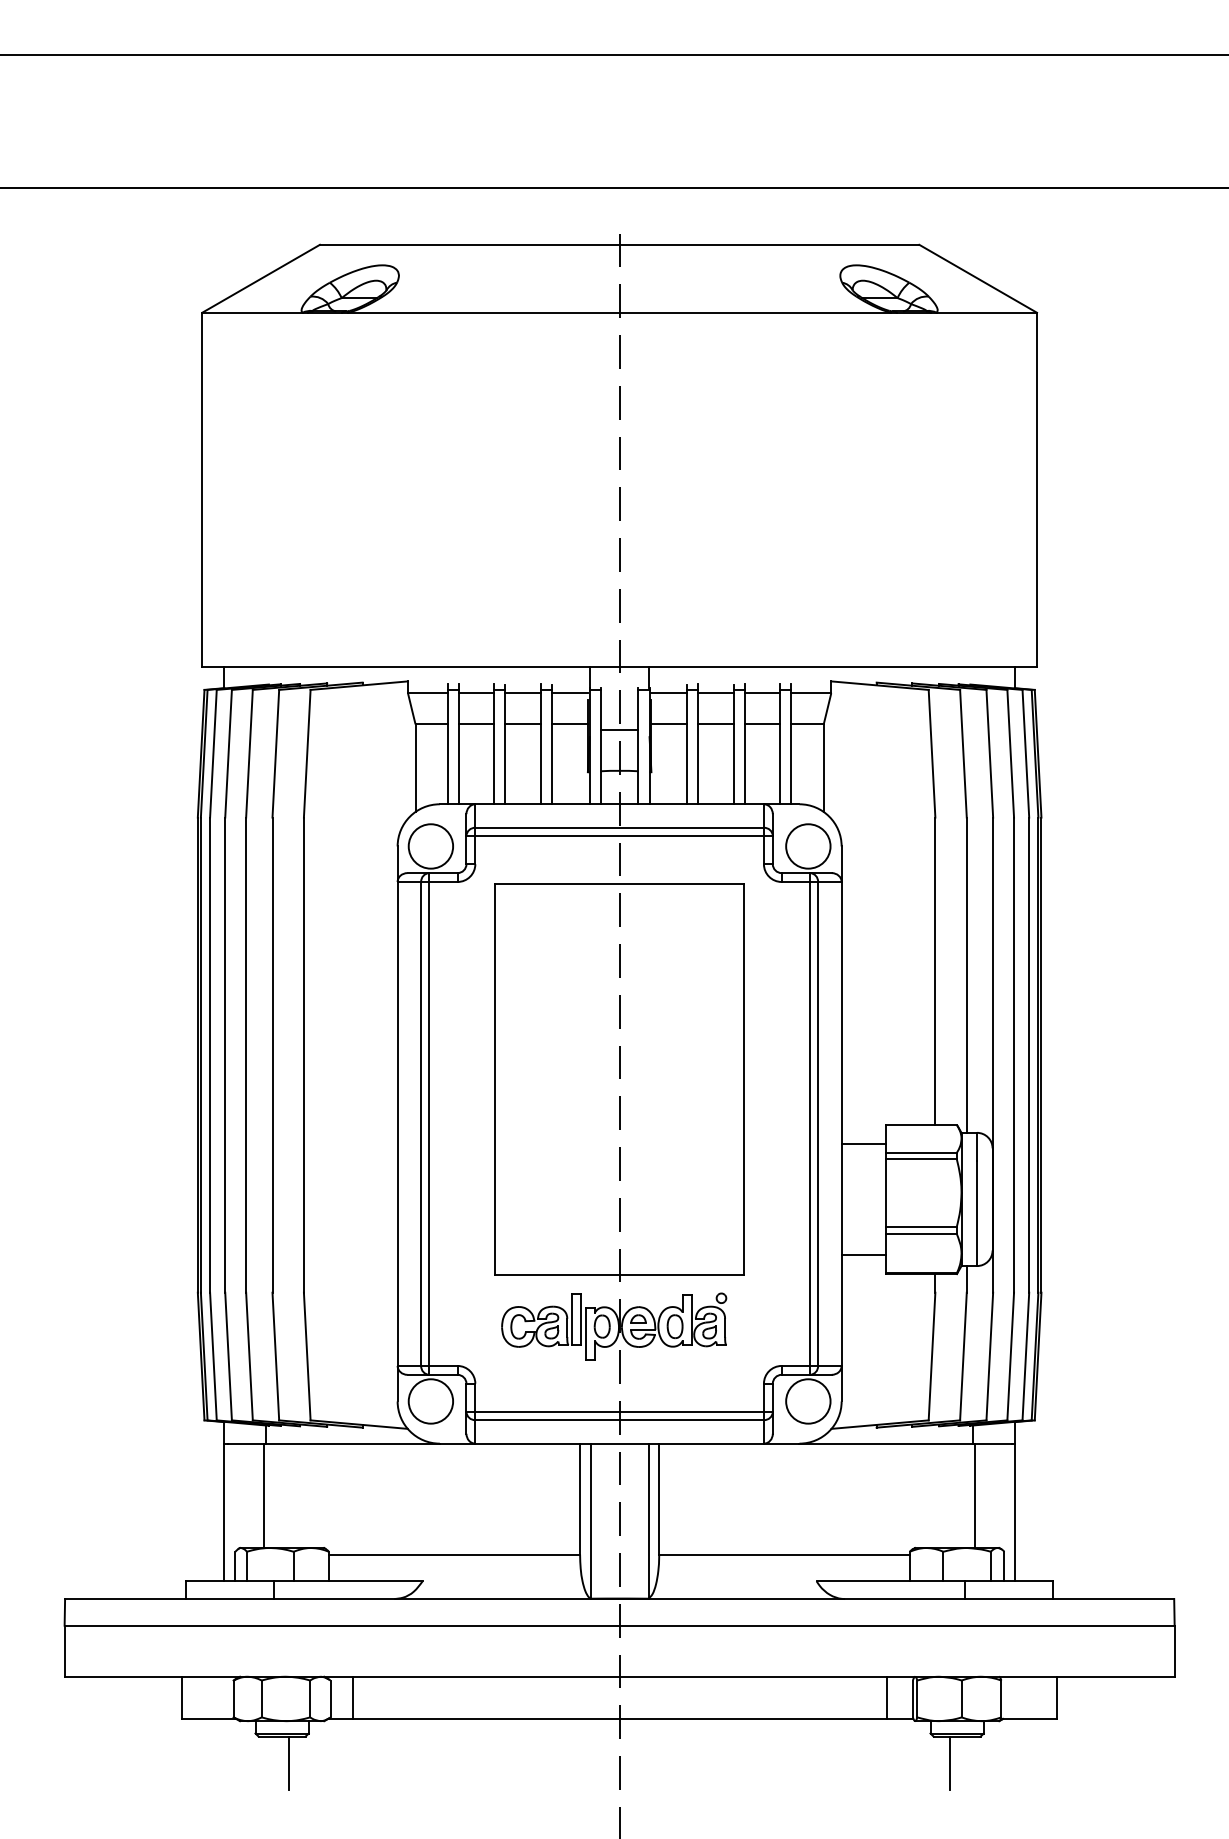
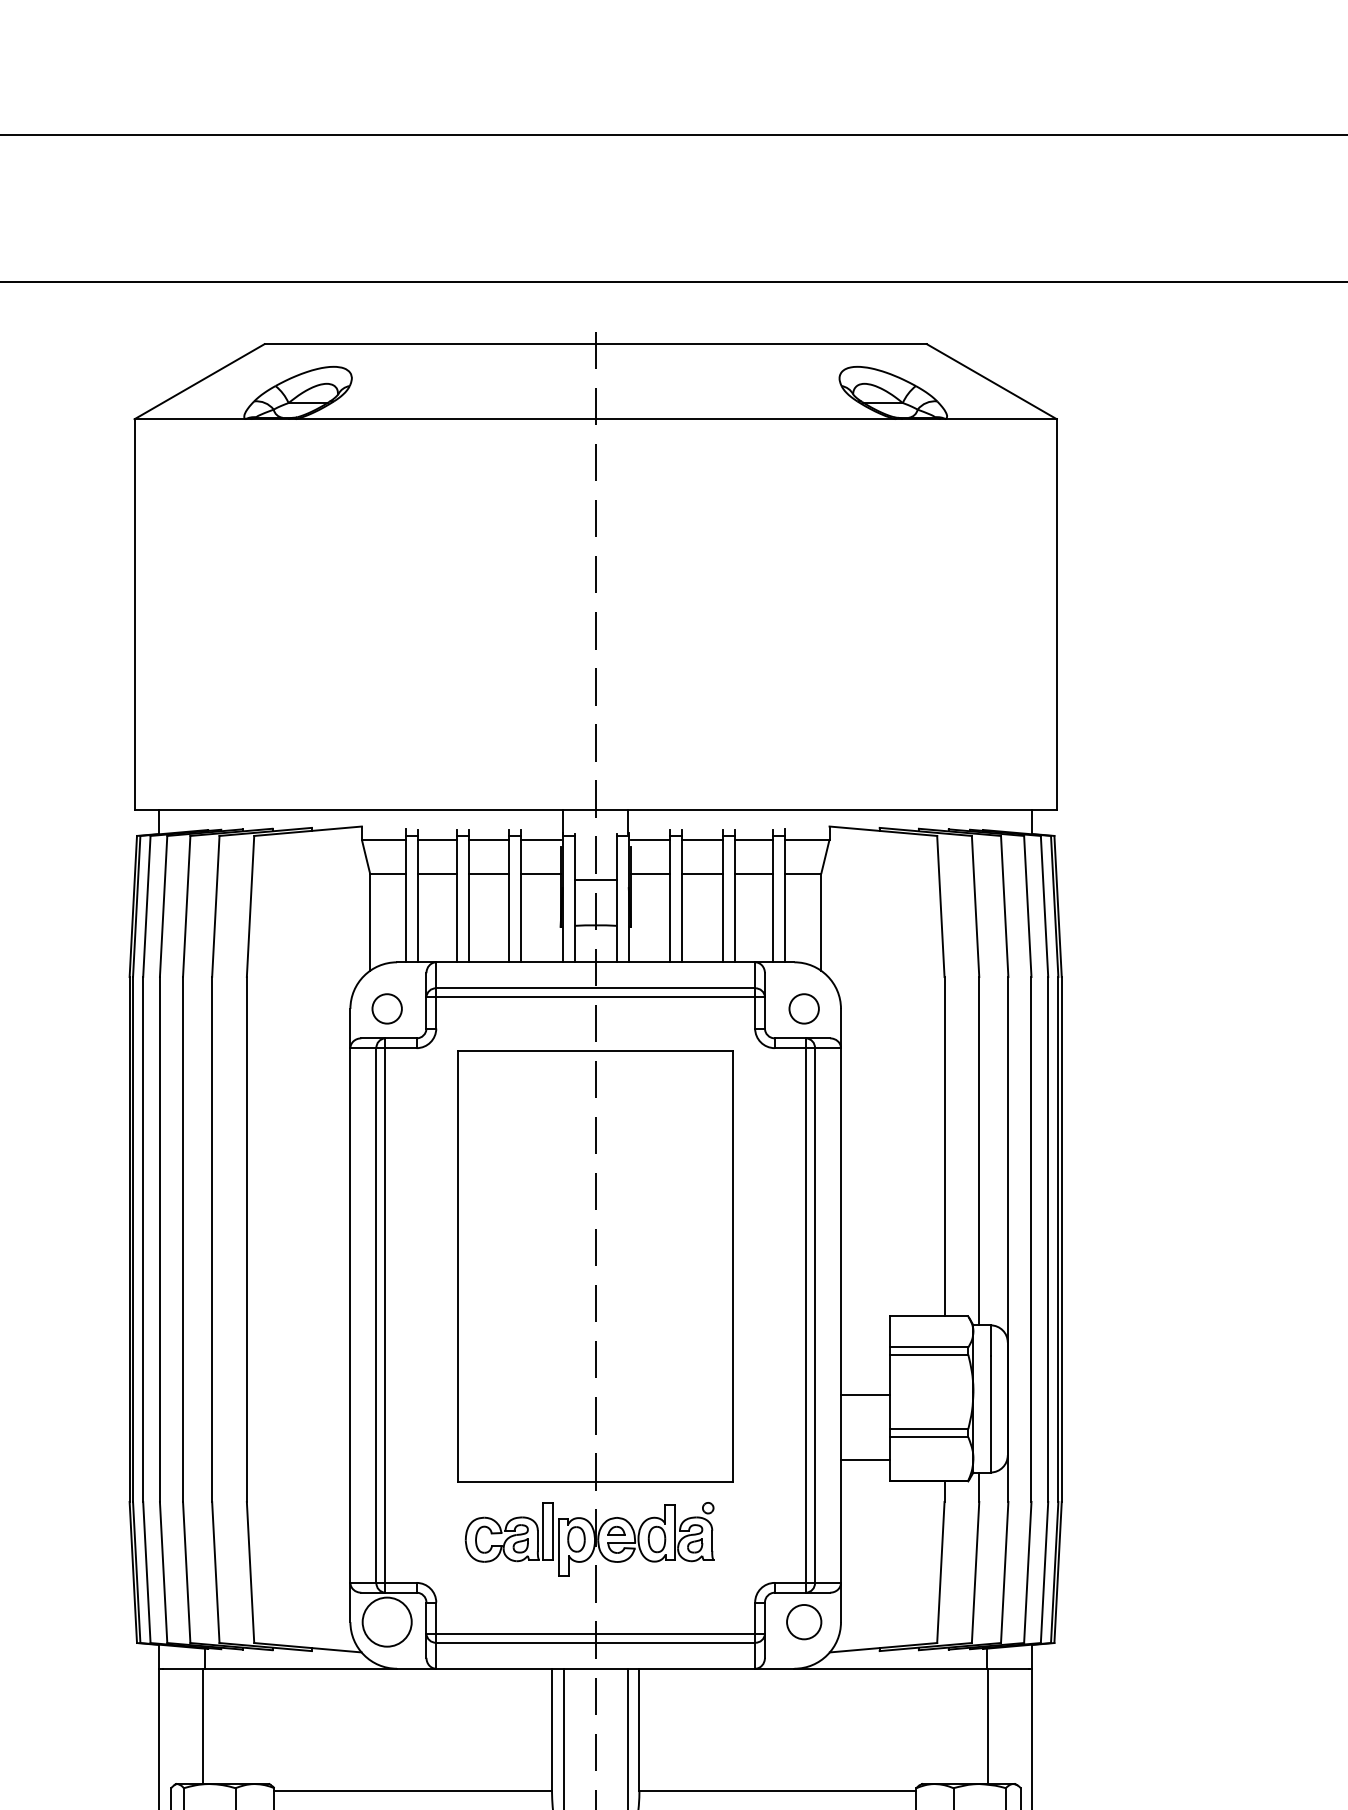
circle: (430, 846) -> (386, 1008), size x0.6
circle: (808, 846) -> (804, 1008), size x0.6
line: (863, 1143) -> (865, 1394), moved
circle: (808, 1401) -> (804, 1622), size x0.7

